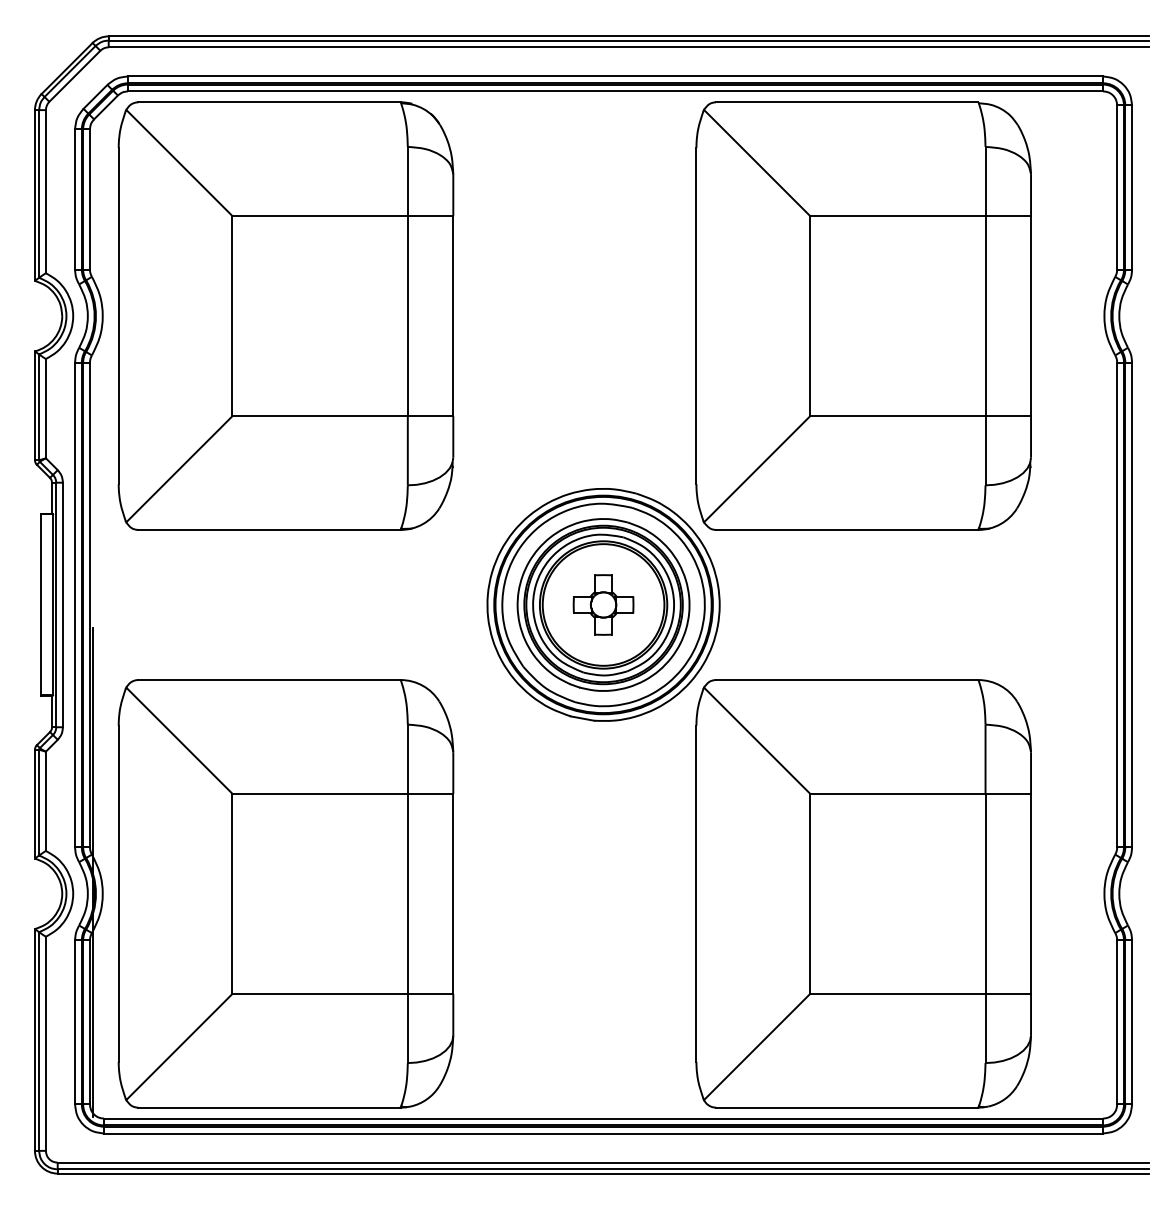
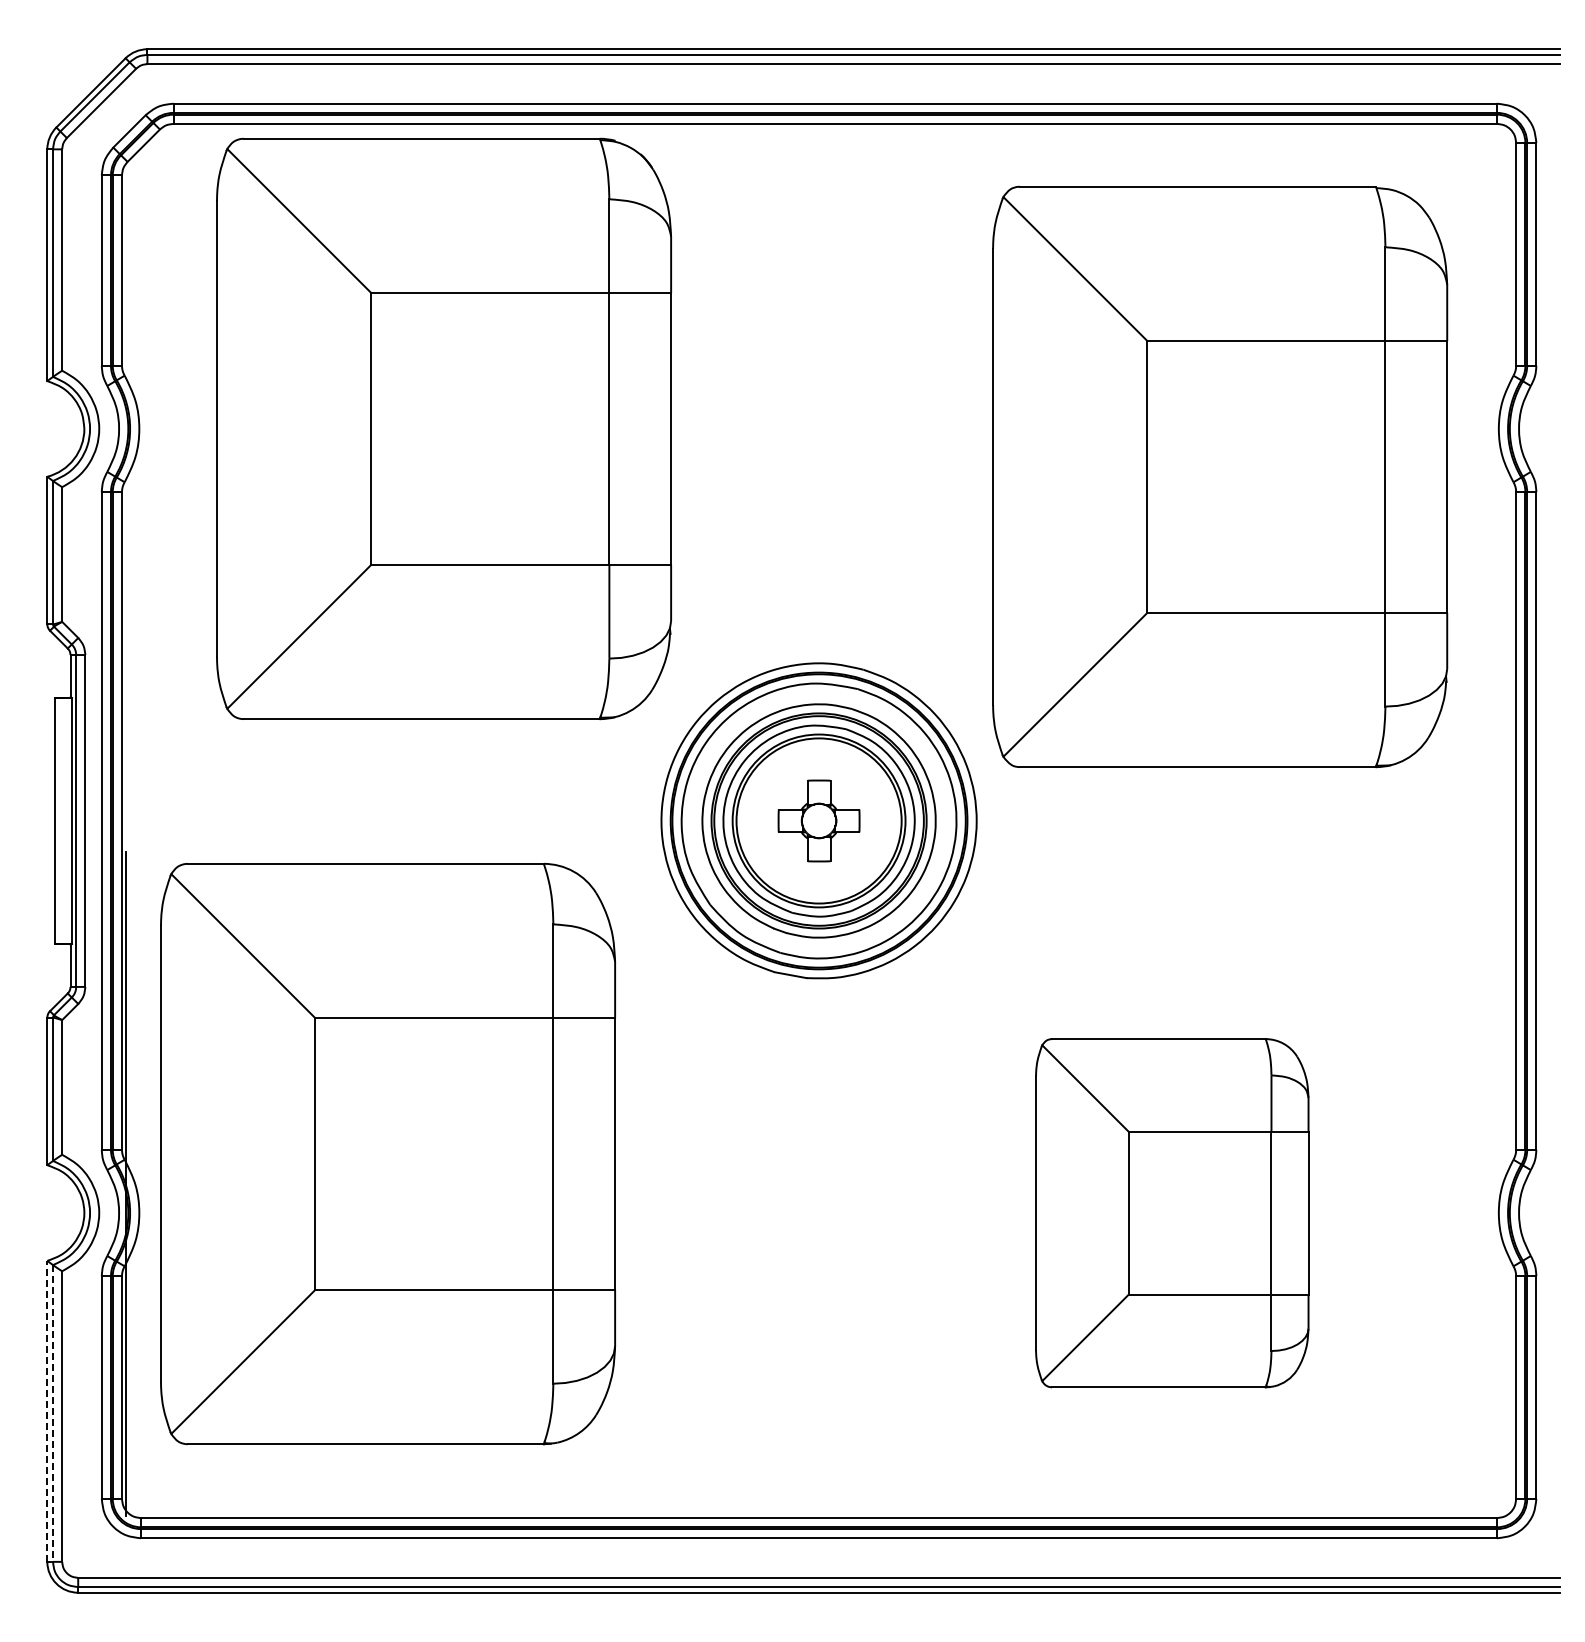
part: (285, 315) -> (443, 428), moved
part: (863, 315) -> (1220, 476), moved
part: (285, 894) -> (387, 1154), moved
part: (863, 894) -> (1172, 1213), size x0.6
line: (35, 1039) -> (47, 1410), solid -> dashed
line: (39, 1041) -> (53, 1413), solid -> dashed

